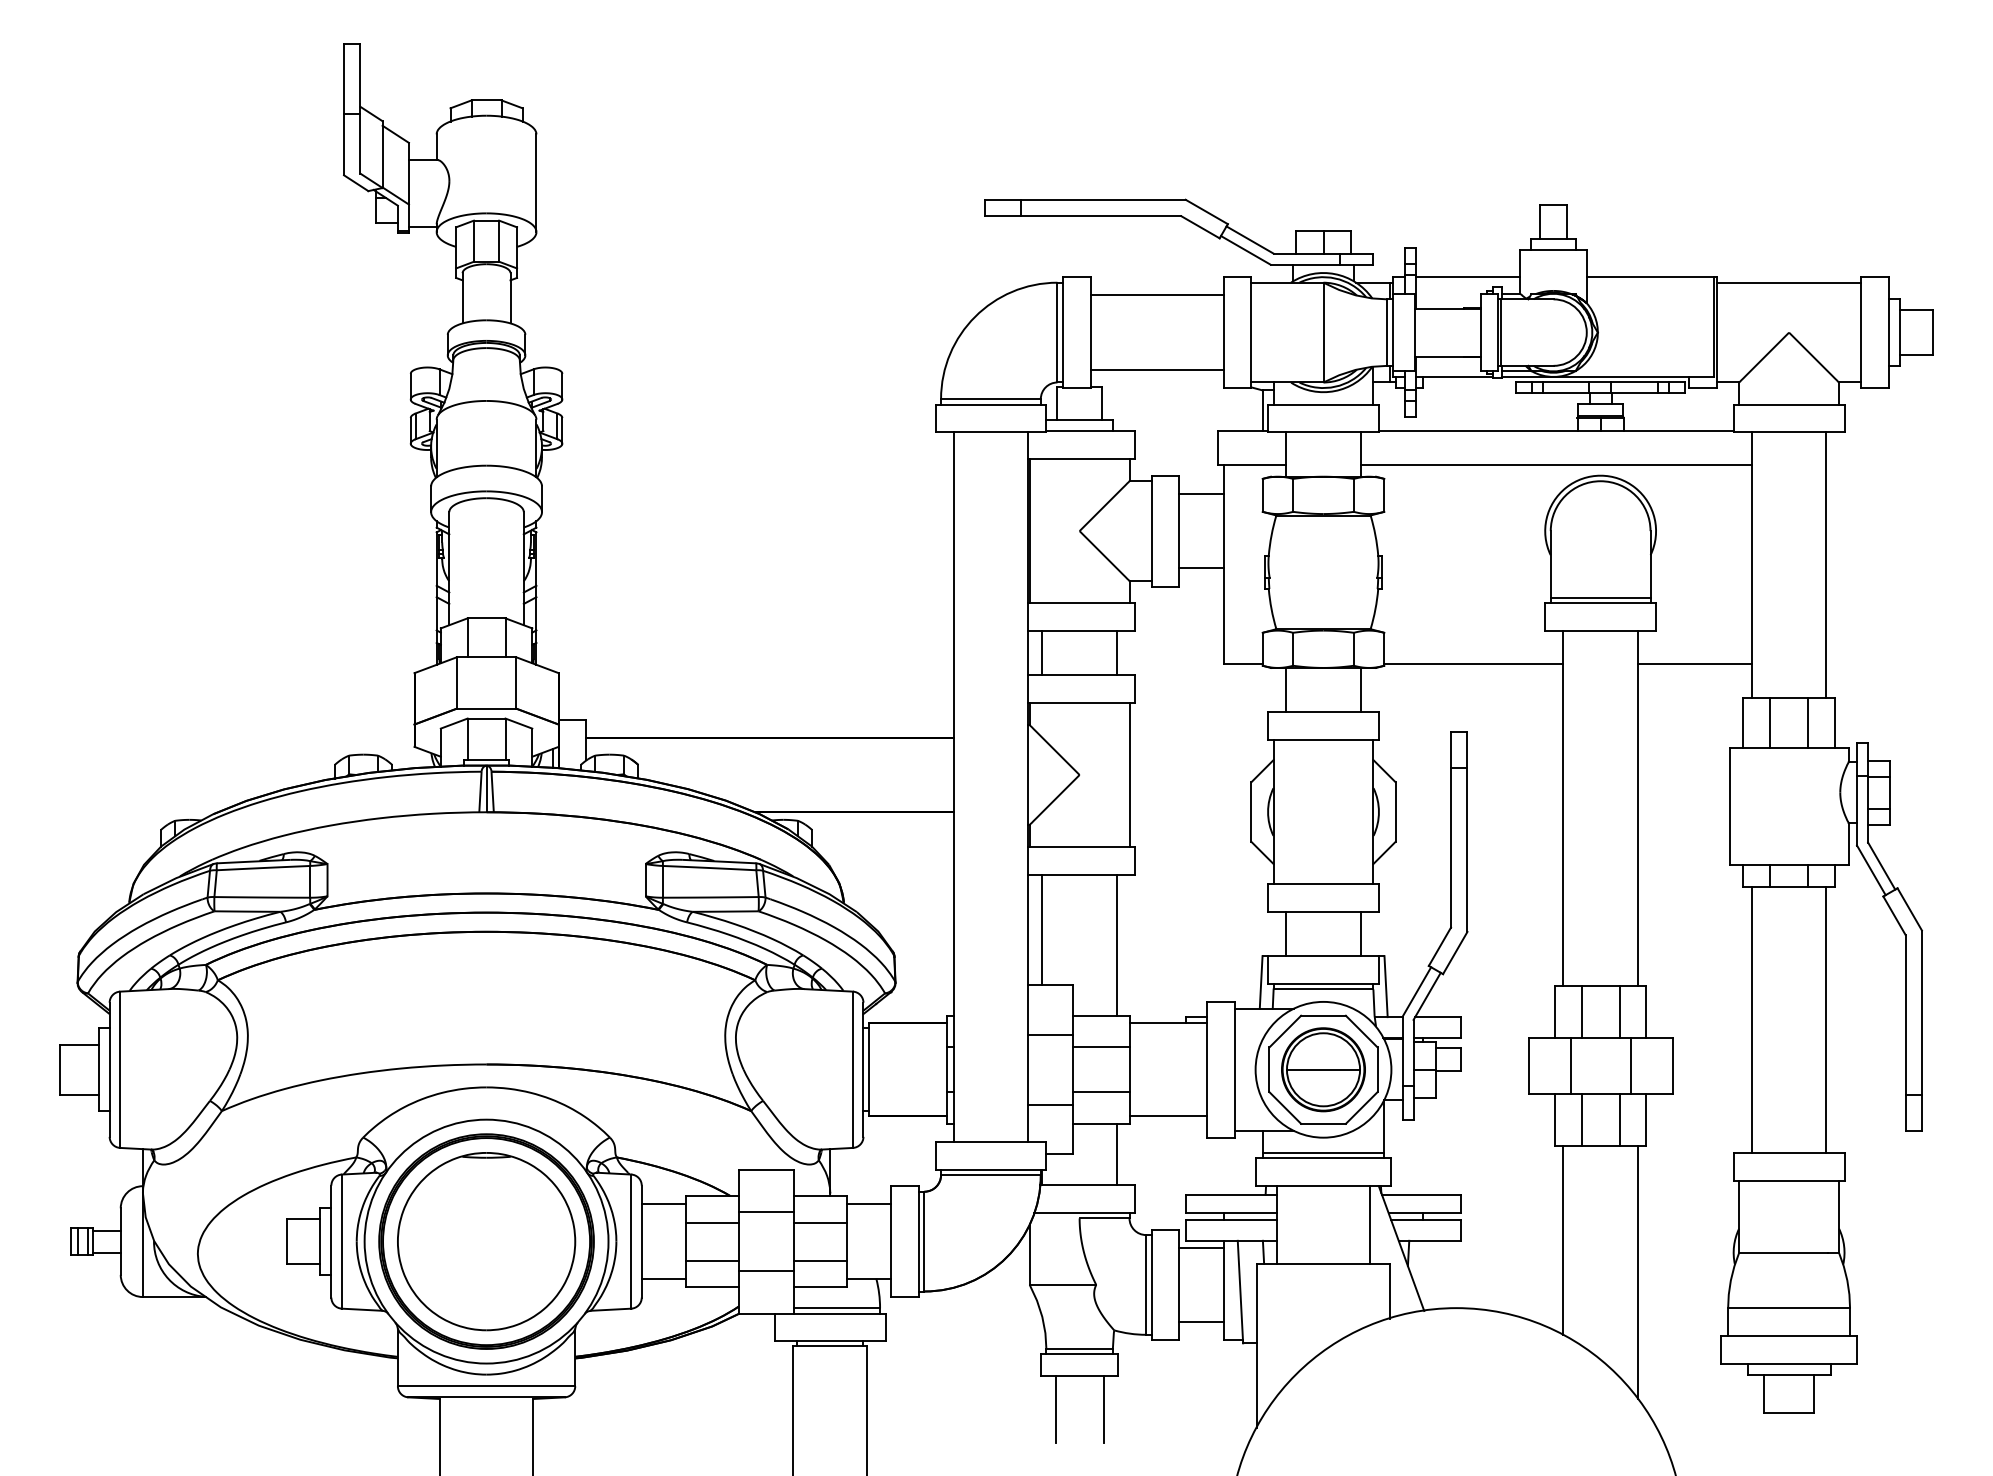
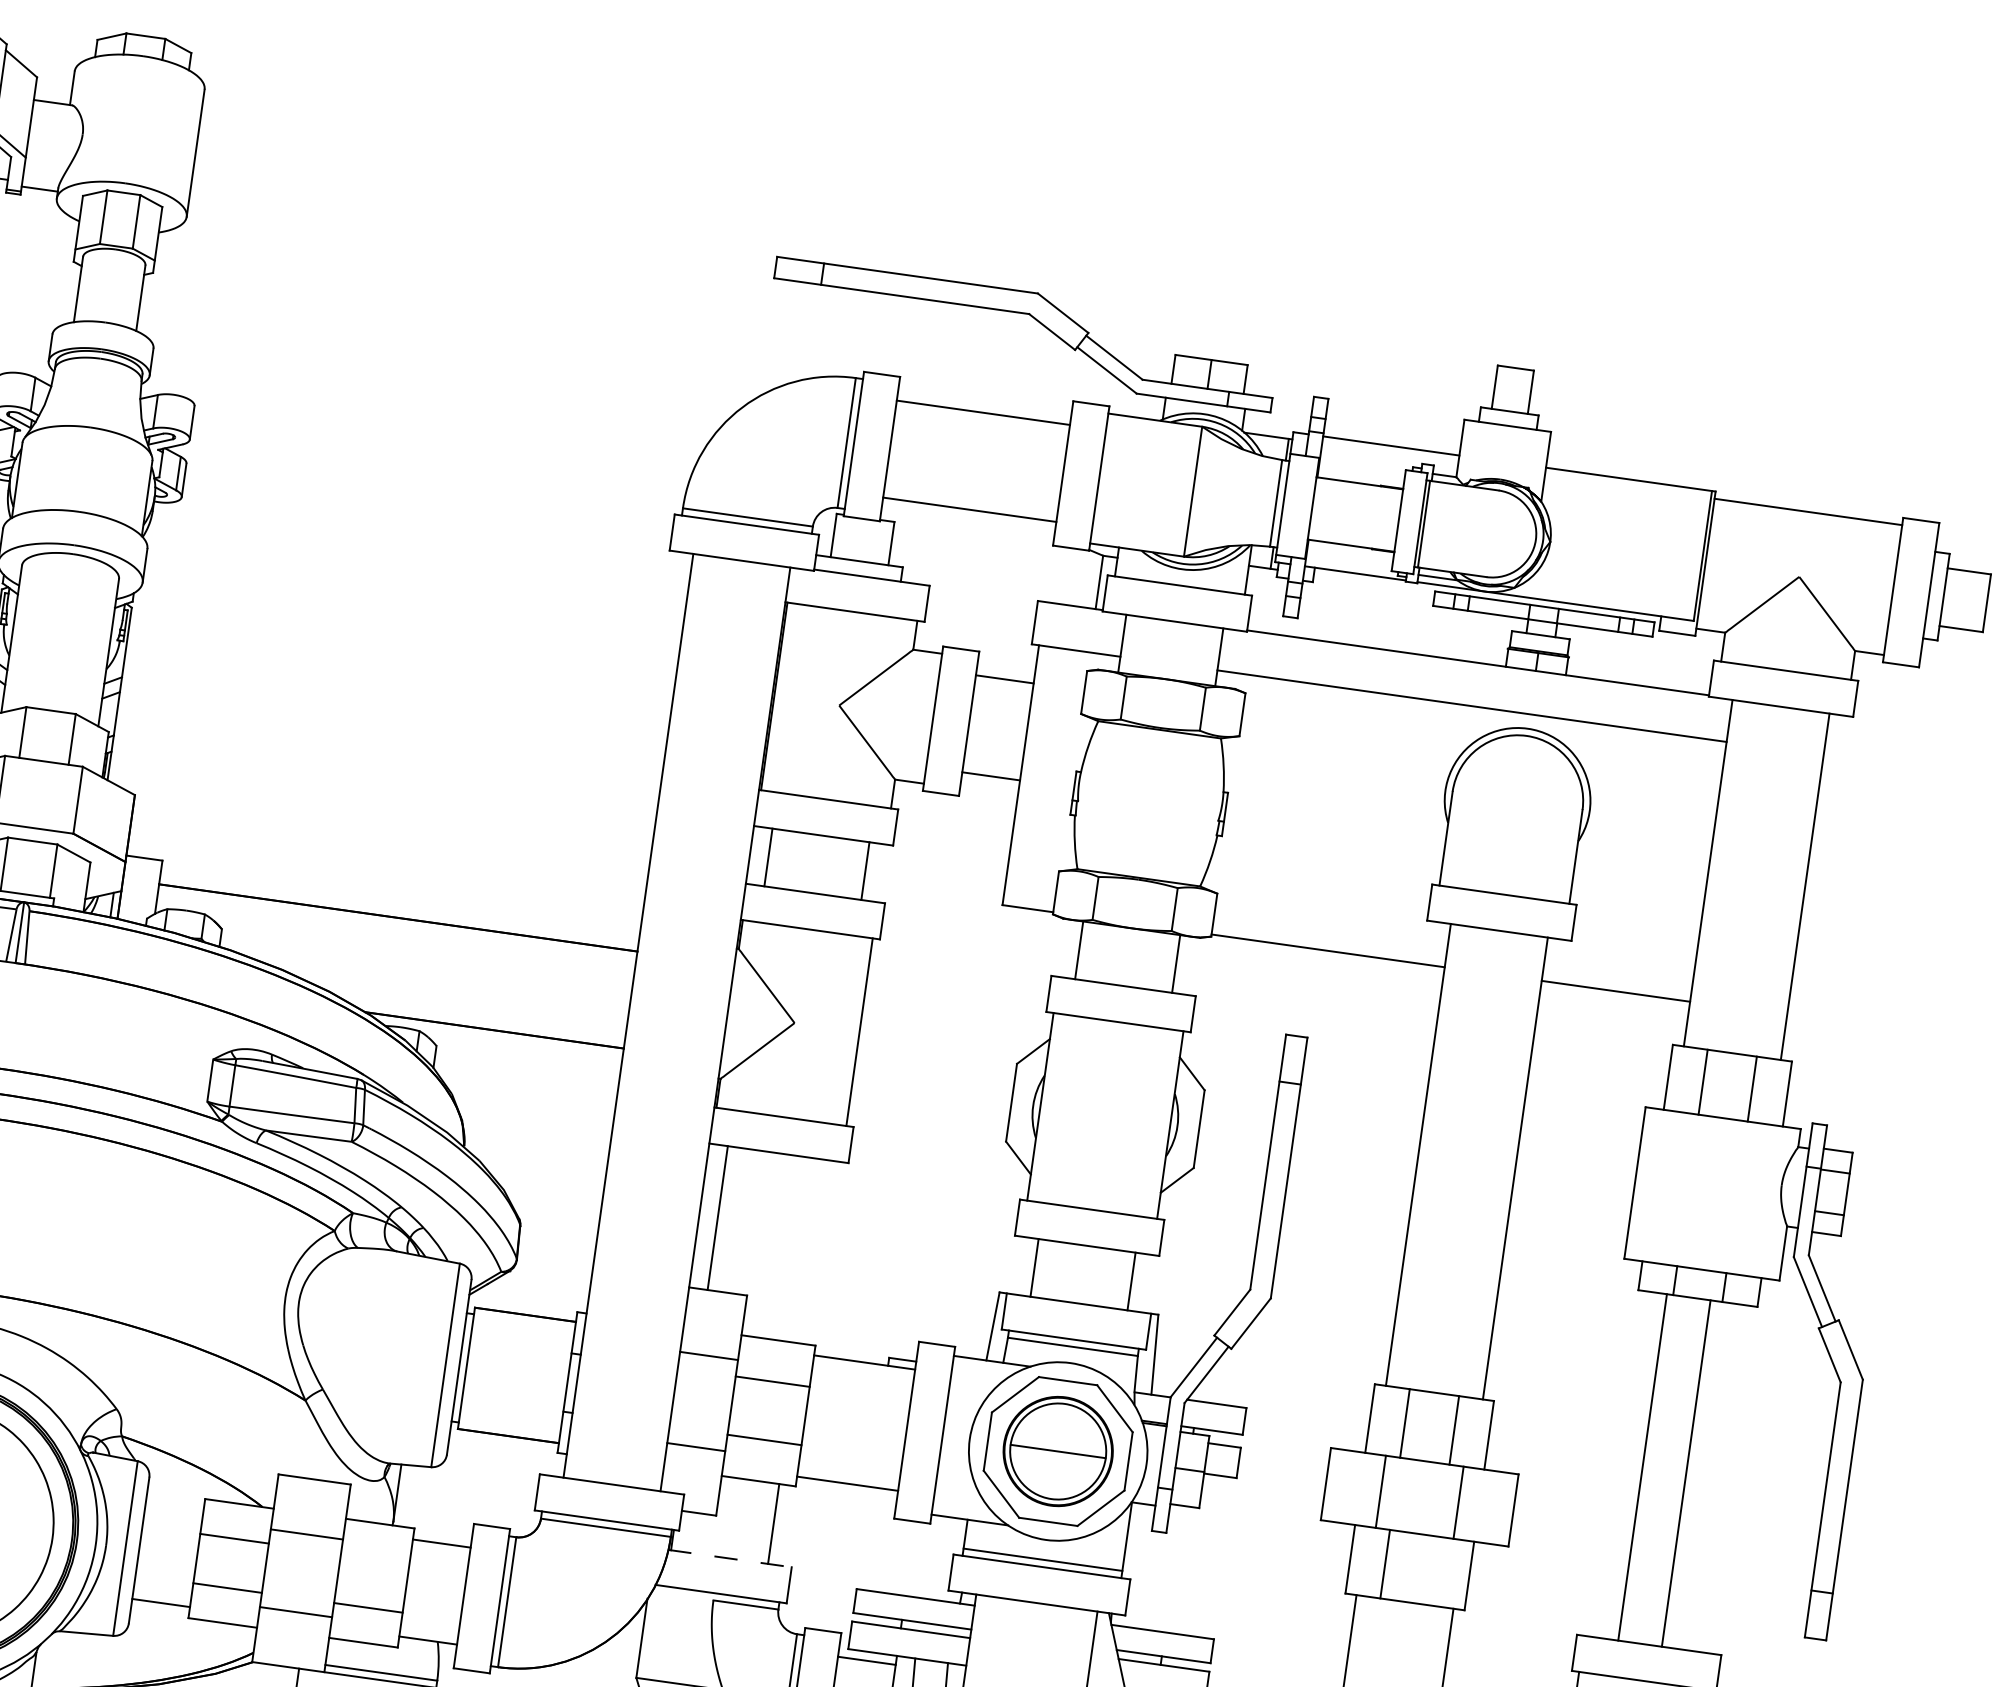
line: (1600, 597) -> (1505, 887), removed
line: (1116, 944) -> (811, 1250), removed
line: (1751, 1019) -> (1685, 1472), moved
line: (1826, 1019) -> (1642, 1466), moved
line: (1619, 1119) -> (1434, 1570), removed
line: (1088, 1185) -> (731, 1559), solid -> dashed
line: (663, 1204) -> (174, 1506), removed
line: (820, 1222) -> (375, 1558), removed

